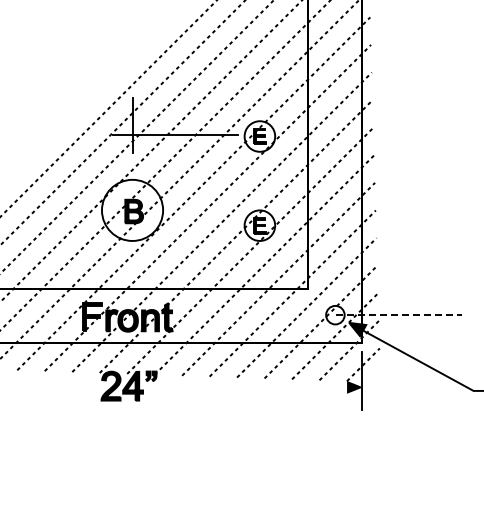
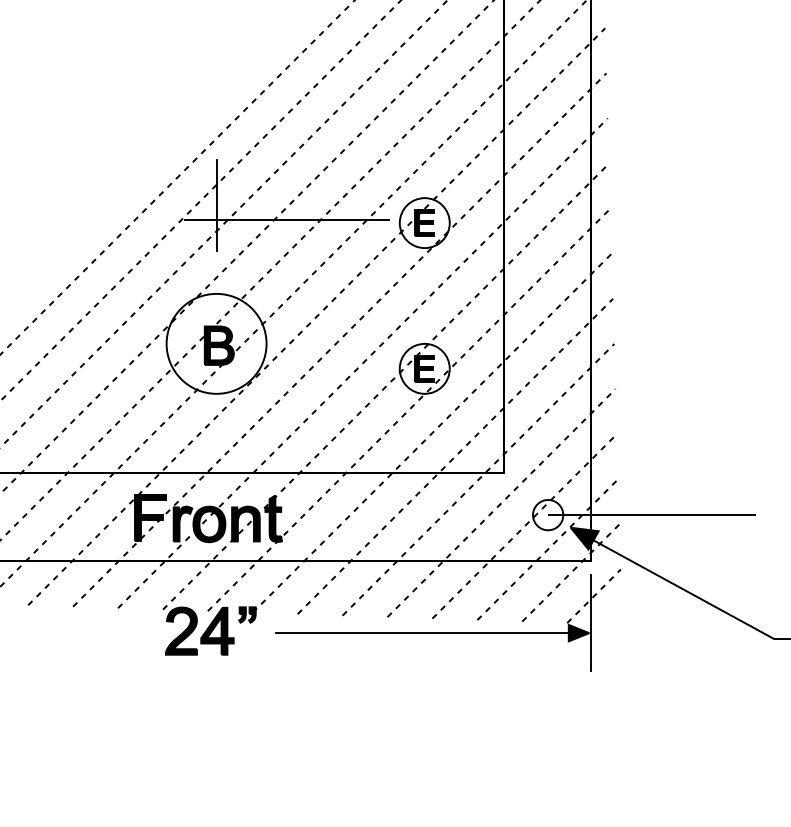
line: (399, 315) -> (652, 515), dashed -> solid
line: (258, 387) -> (422, 633), added

